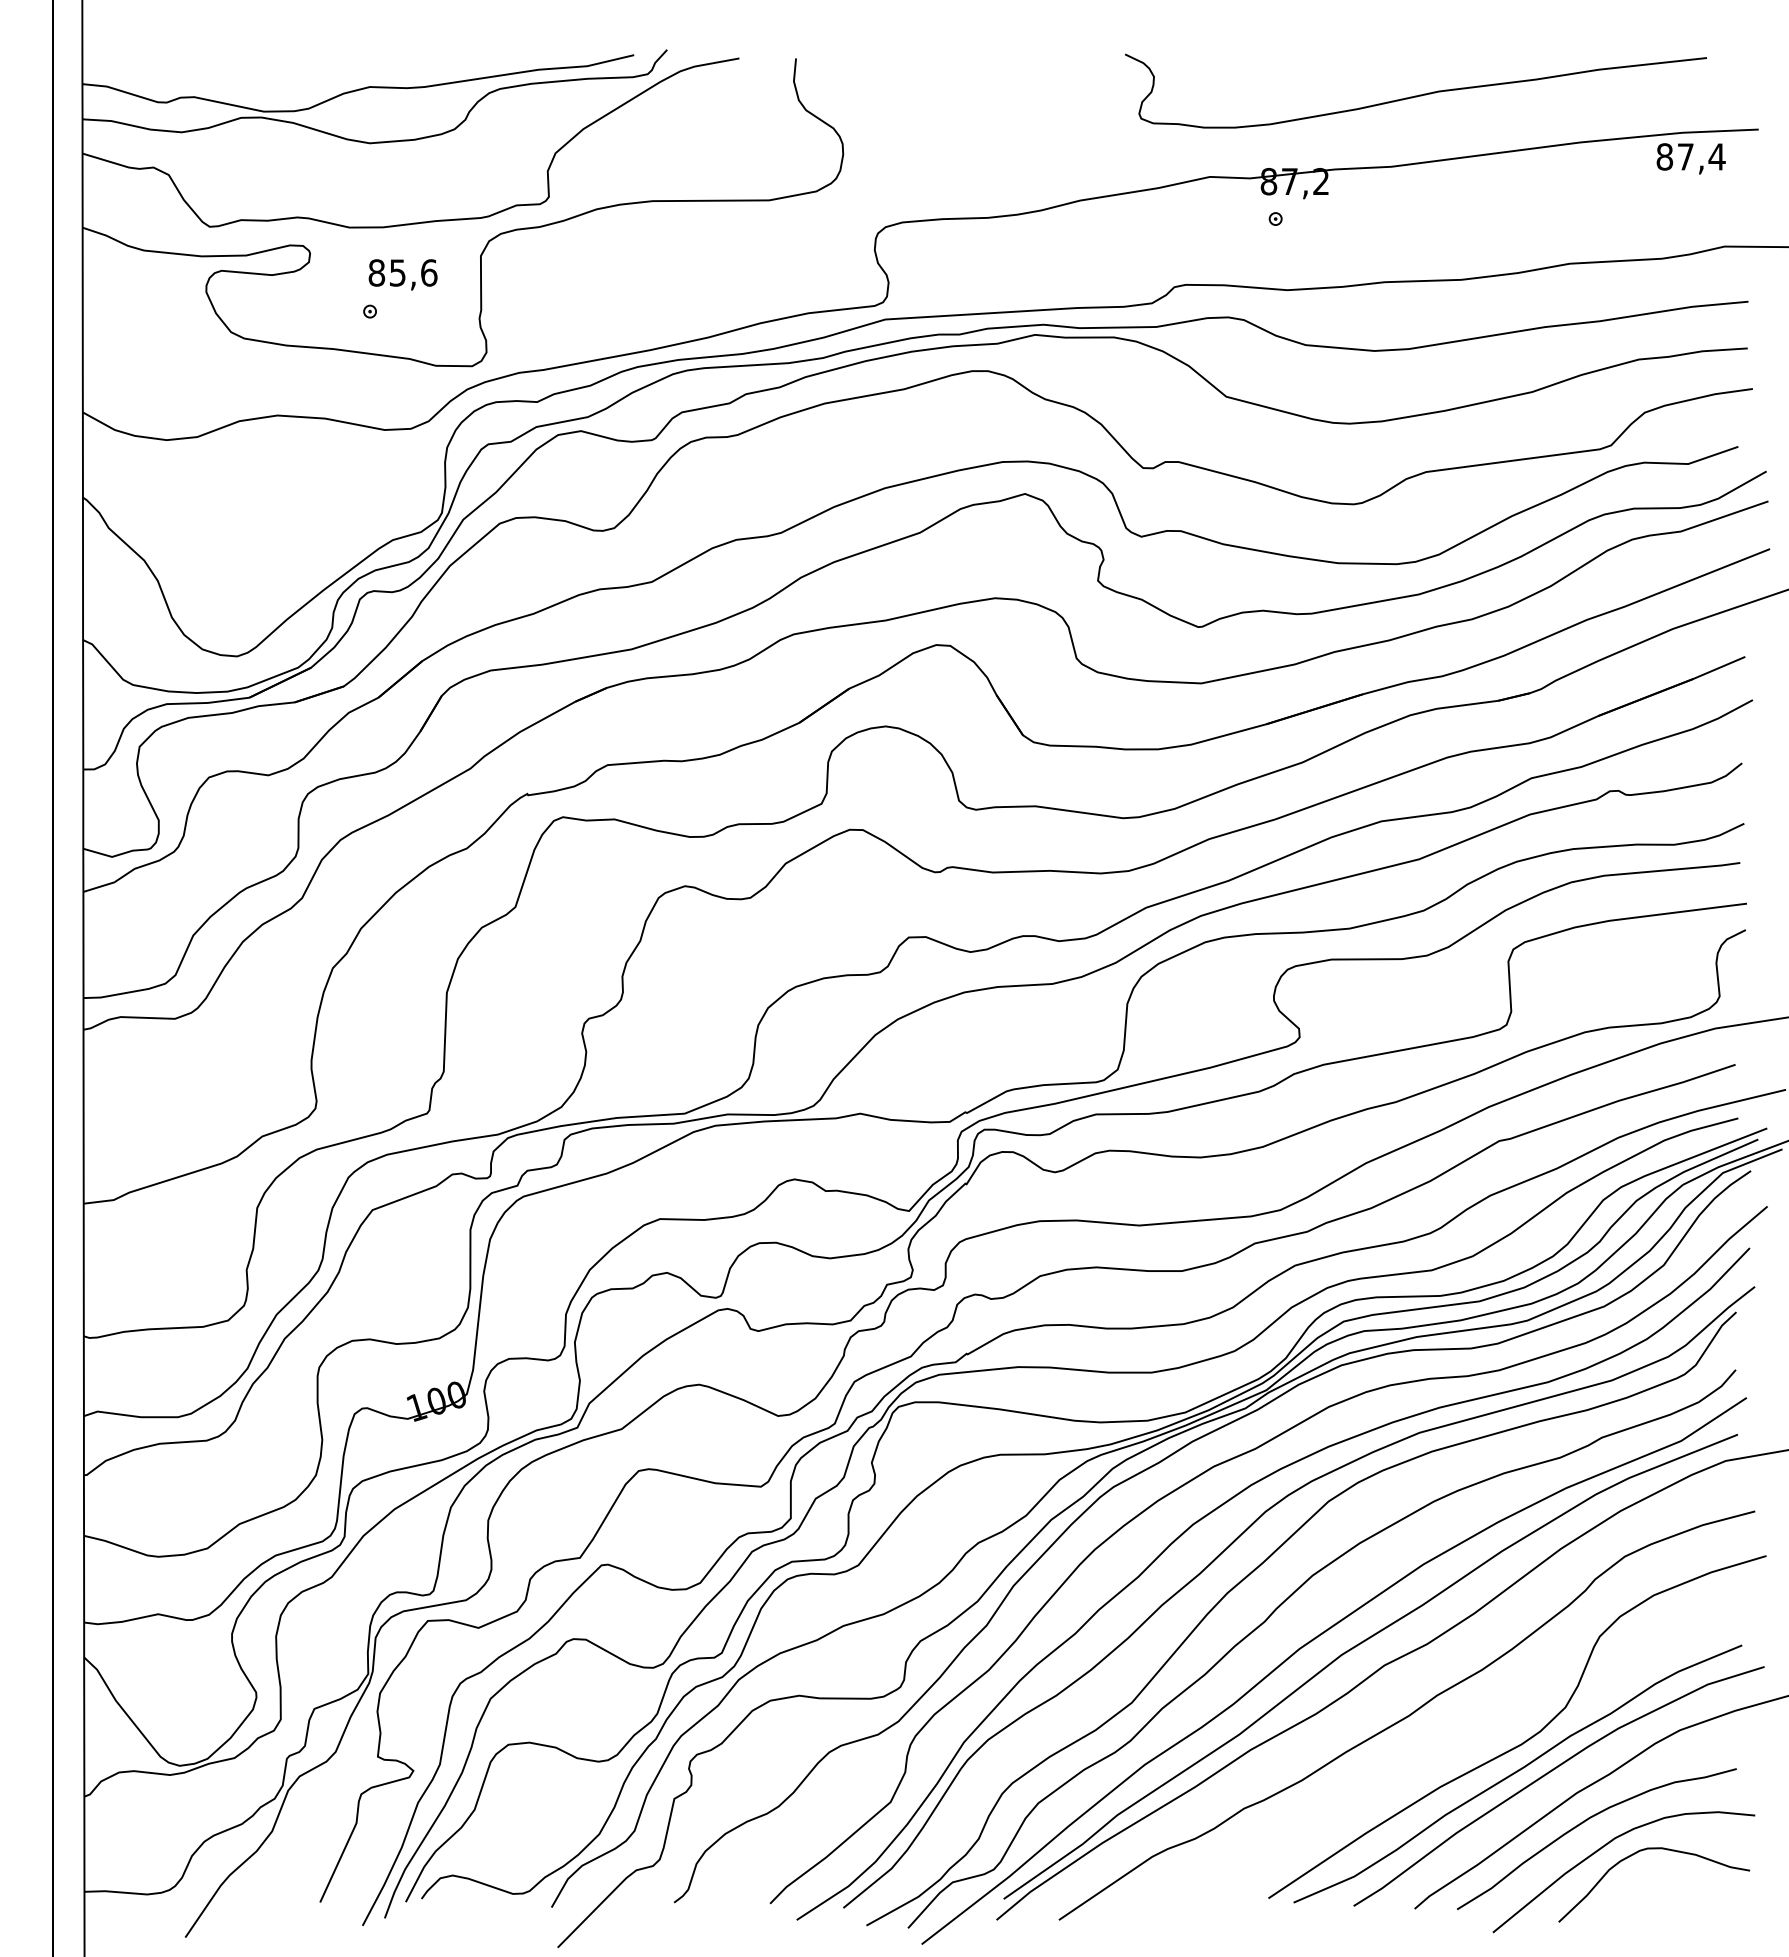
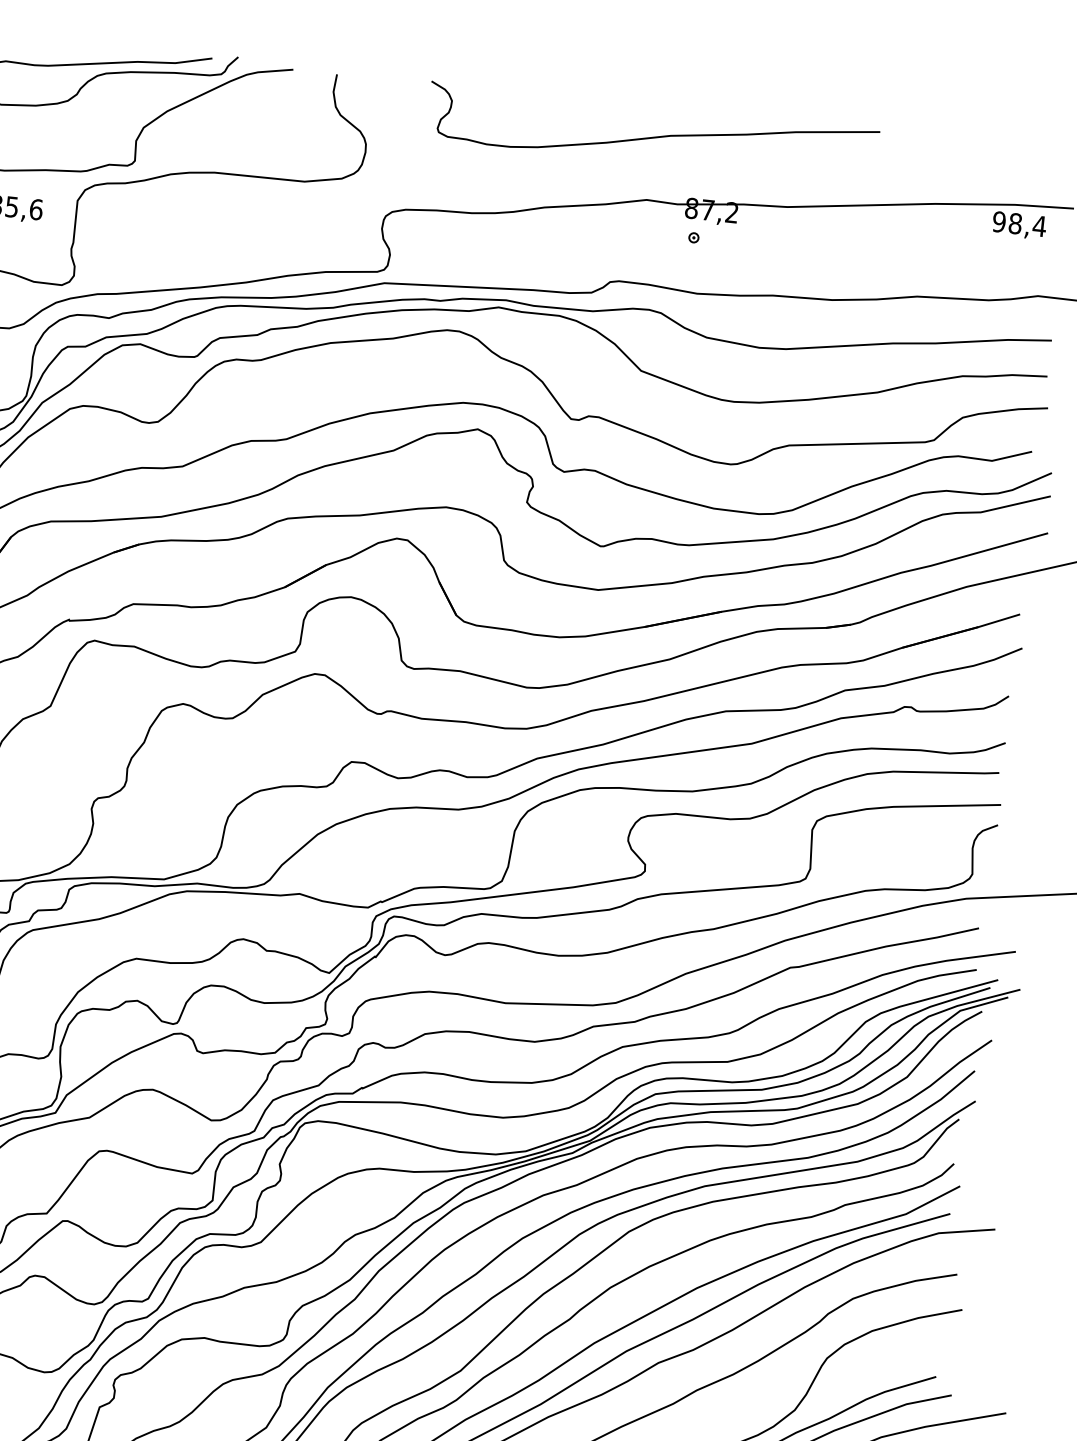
curve: (1415, 95) -> (652, 136), moved
text: (1674, 156) -> (1006, 222), 87,4 -> 98,4

